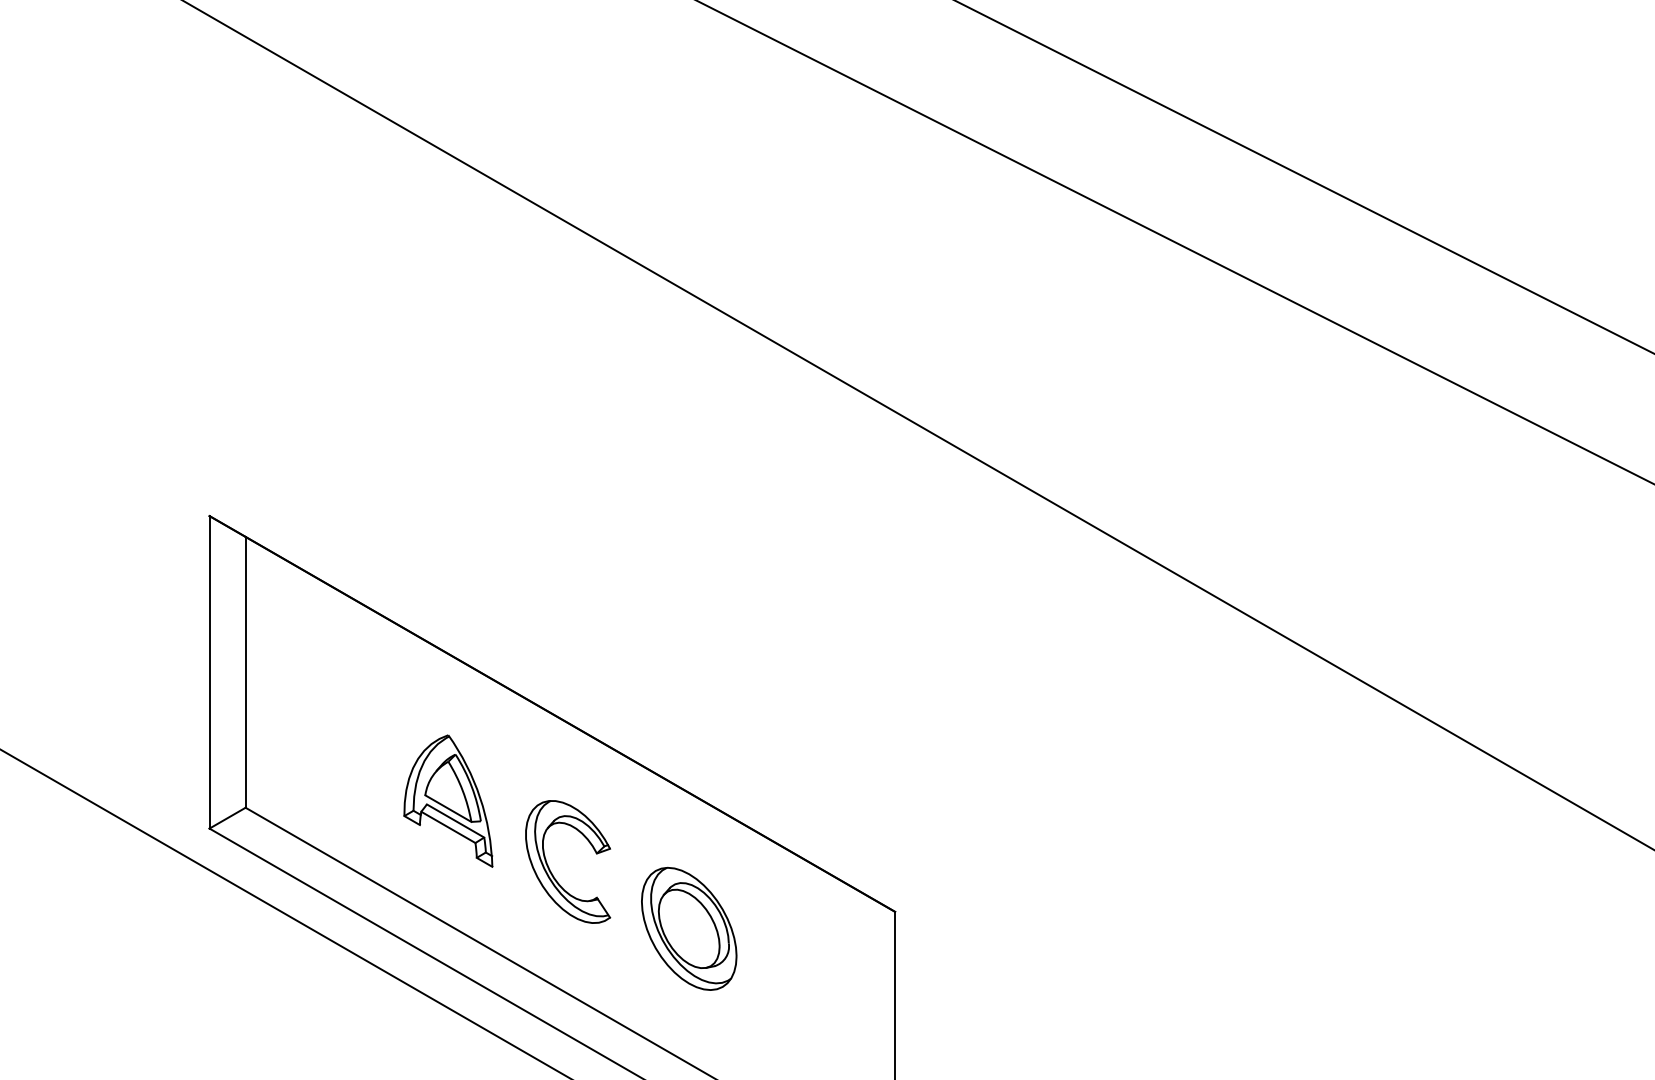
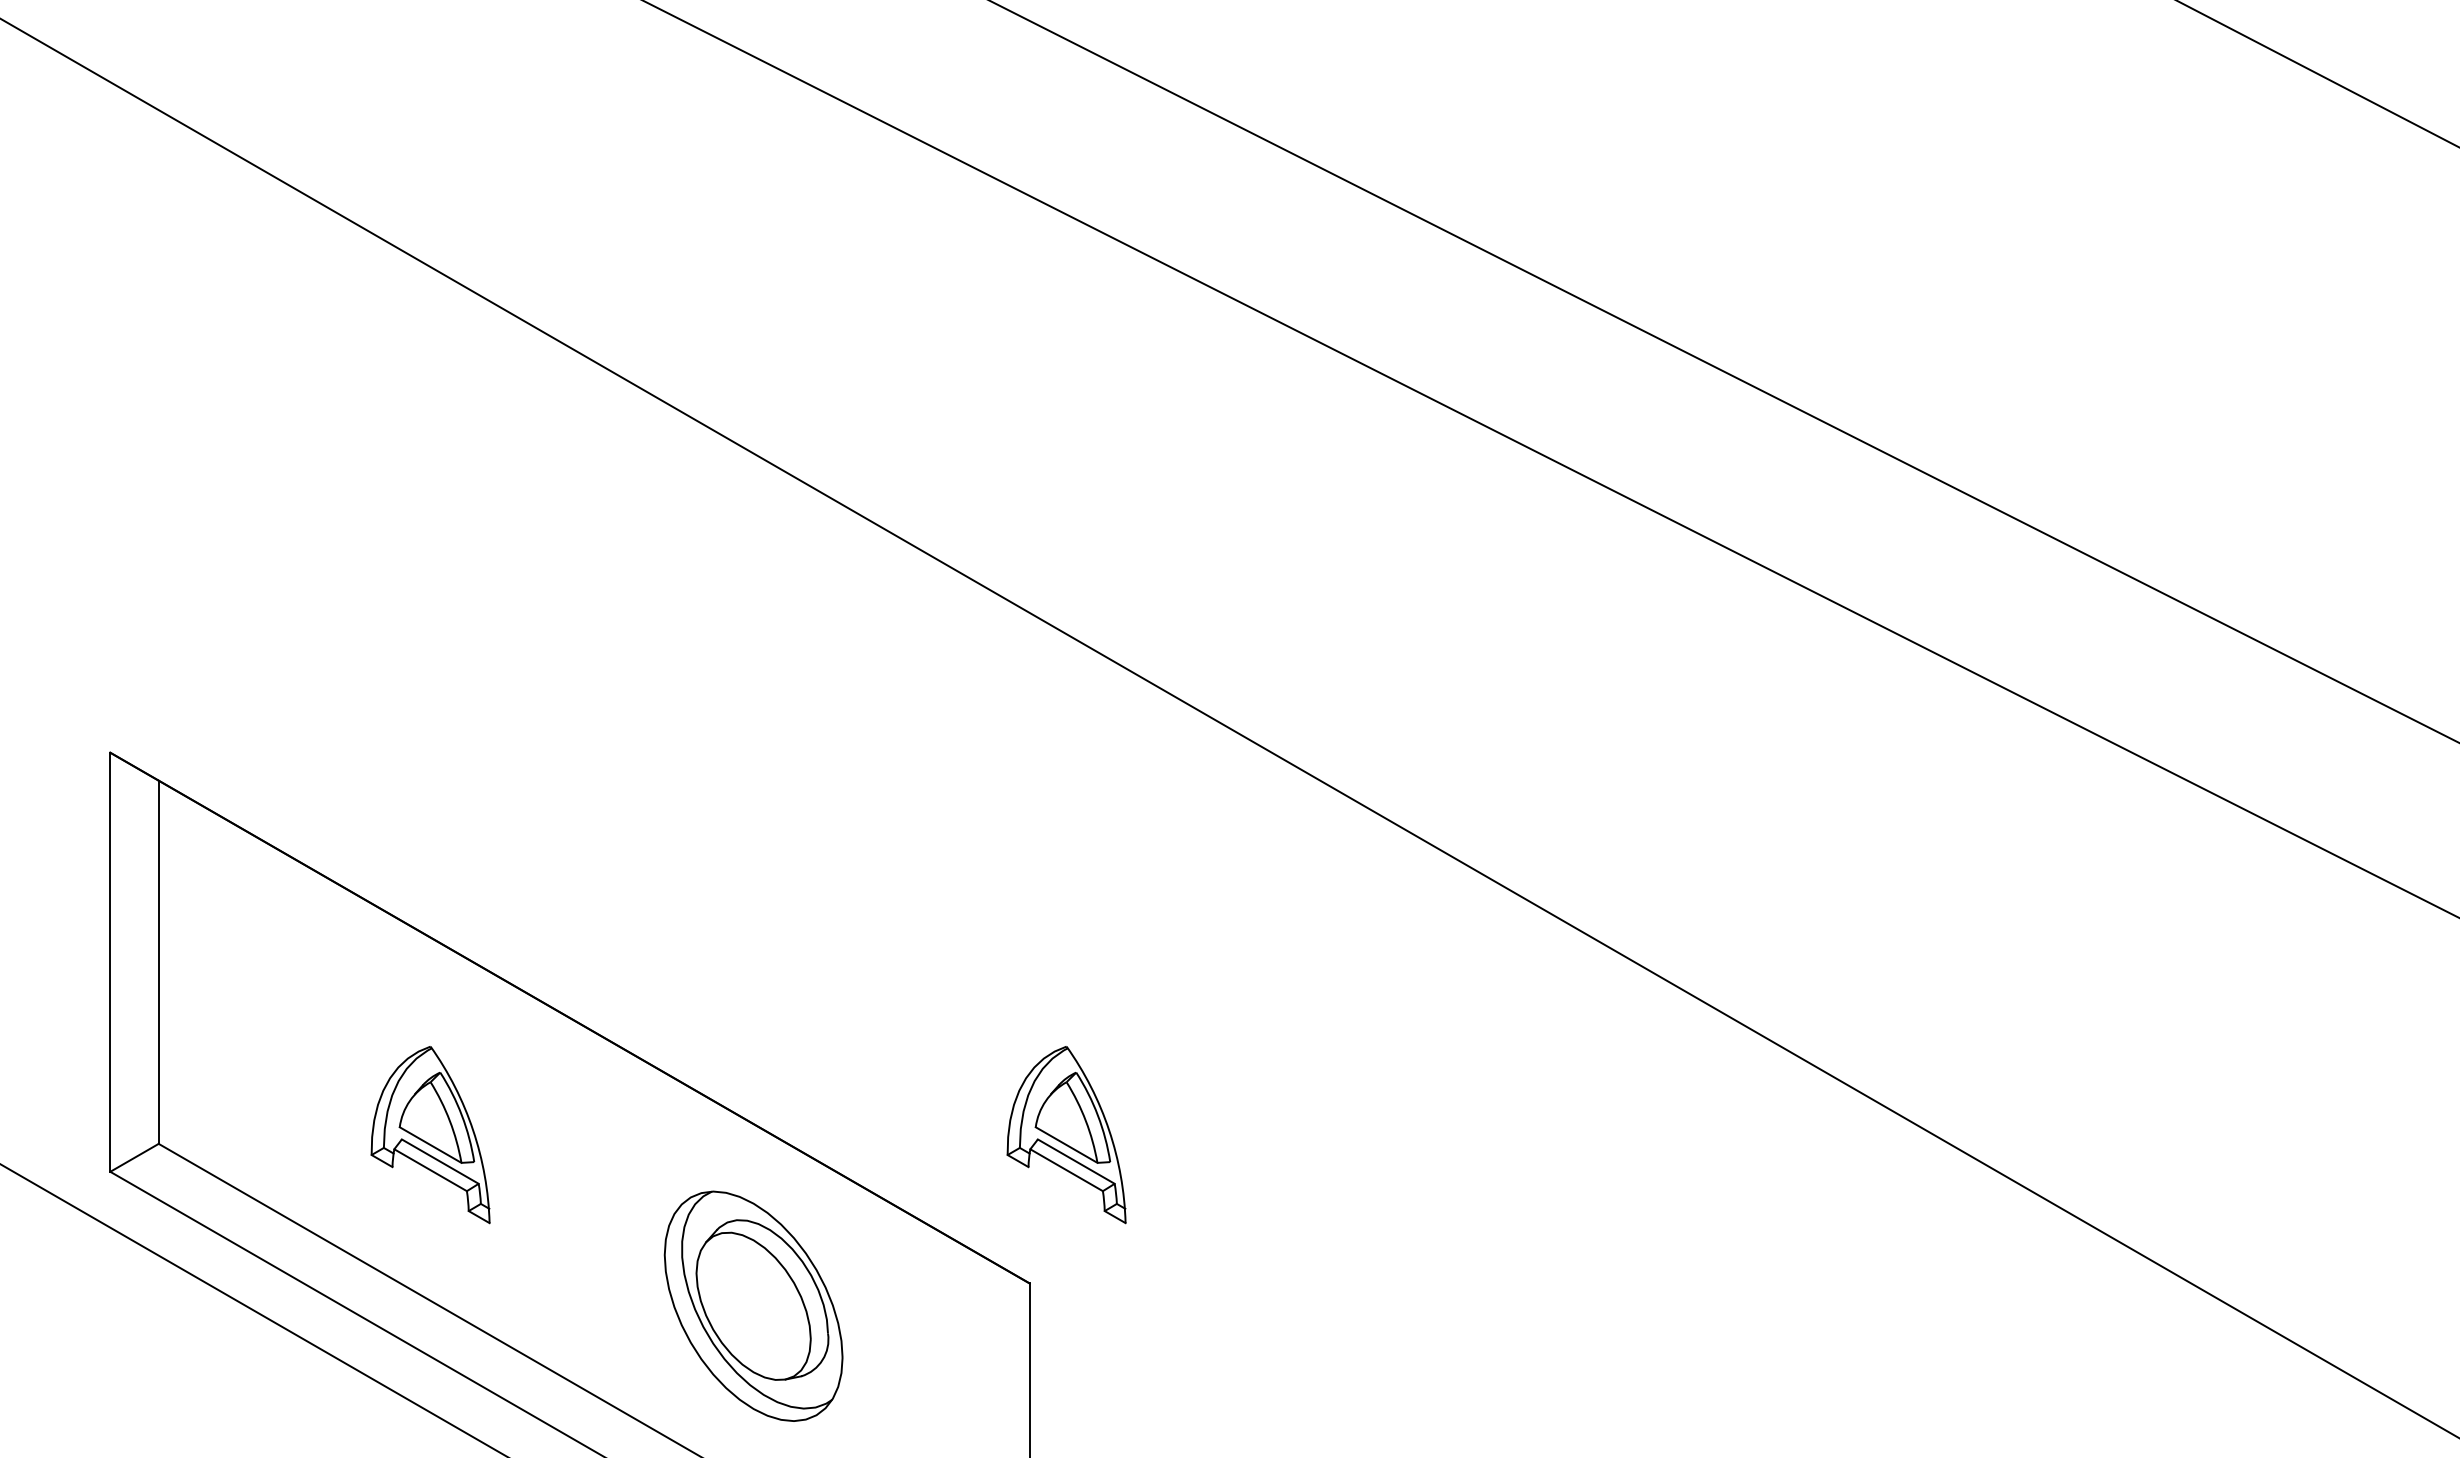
part: (922, 801) -> (1066, 1135), added
part: (550, 870) -> (567, 1227), removed
part: (689, 929) -> (753, 1306), size x1.4

